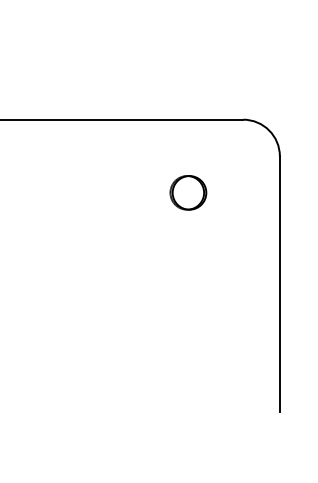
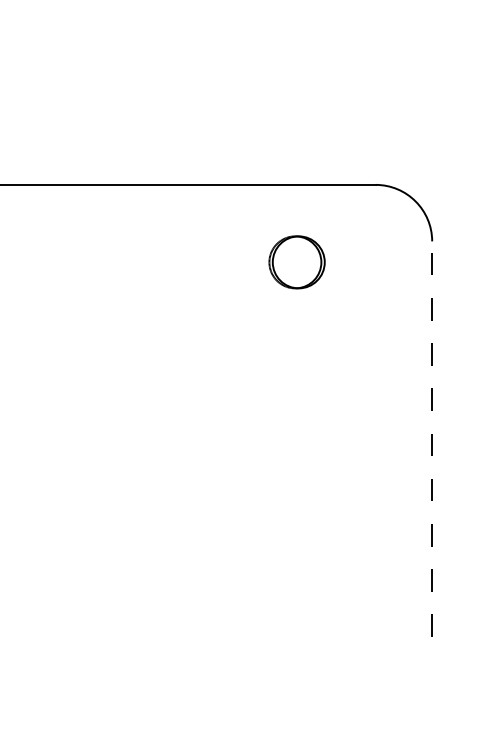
part: (188, 192) -> (297, 261), moved
line: (279, 283) -> (431, 437), solid -> dashed

